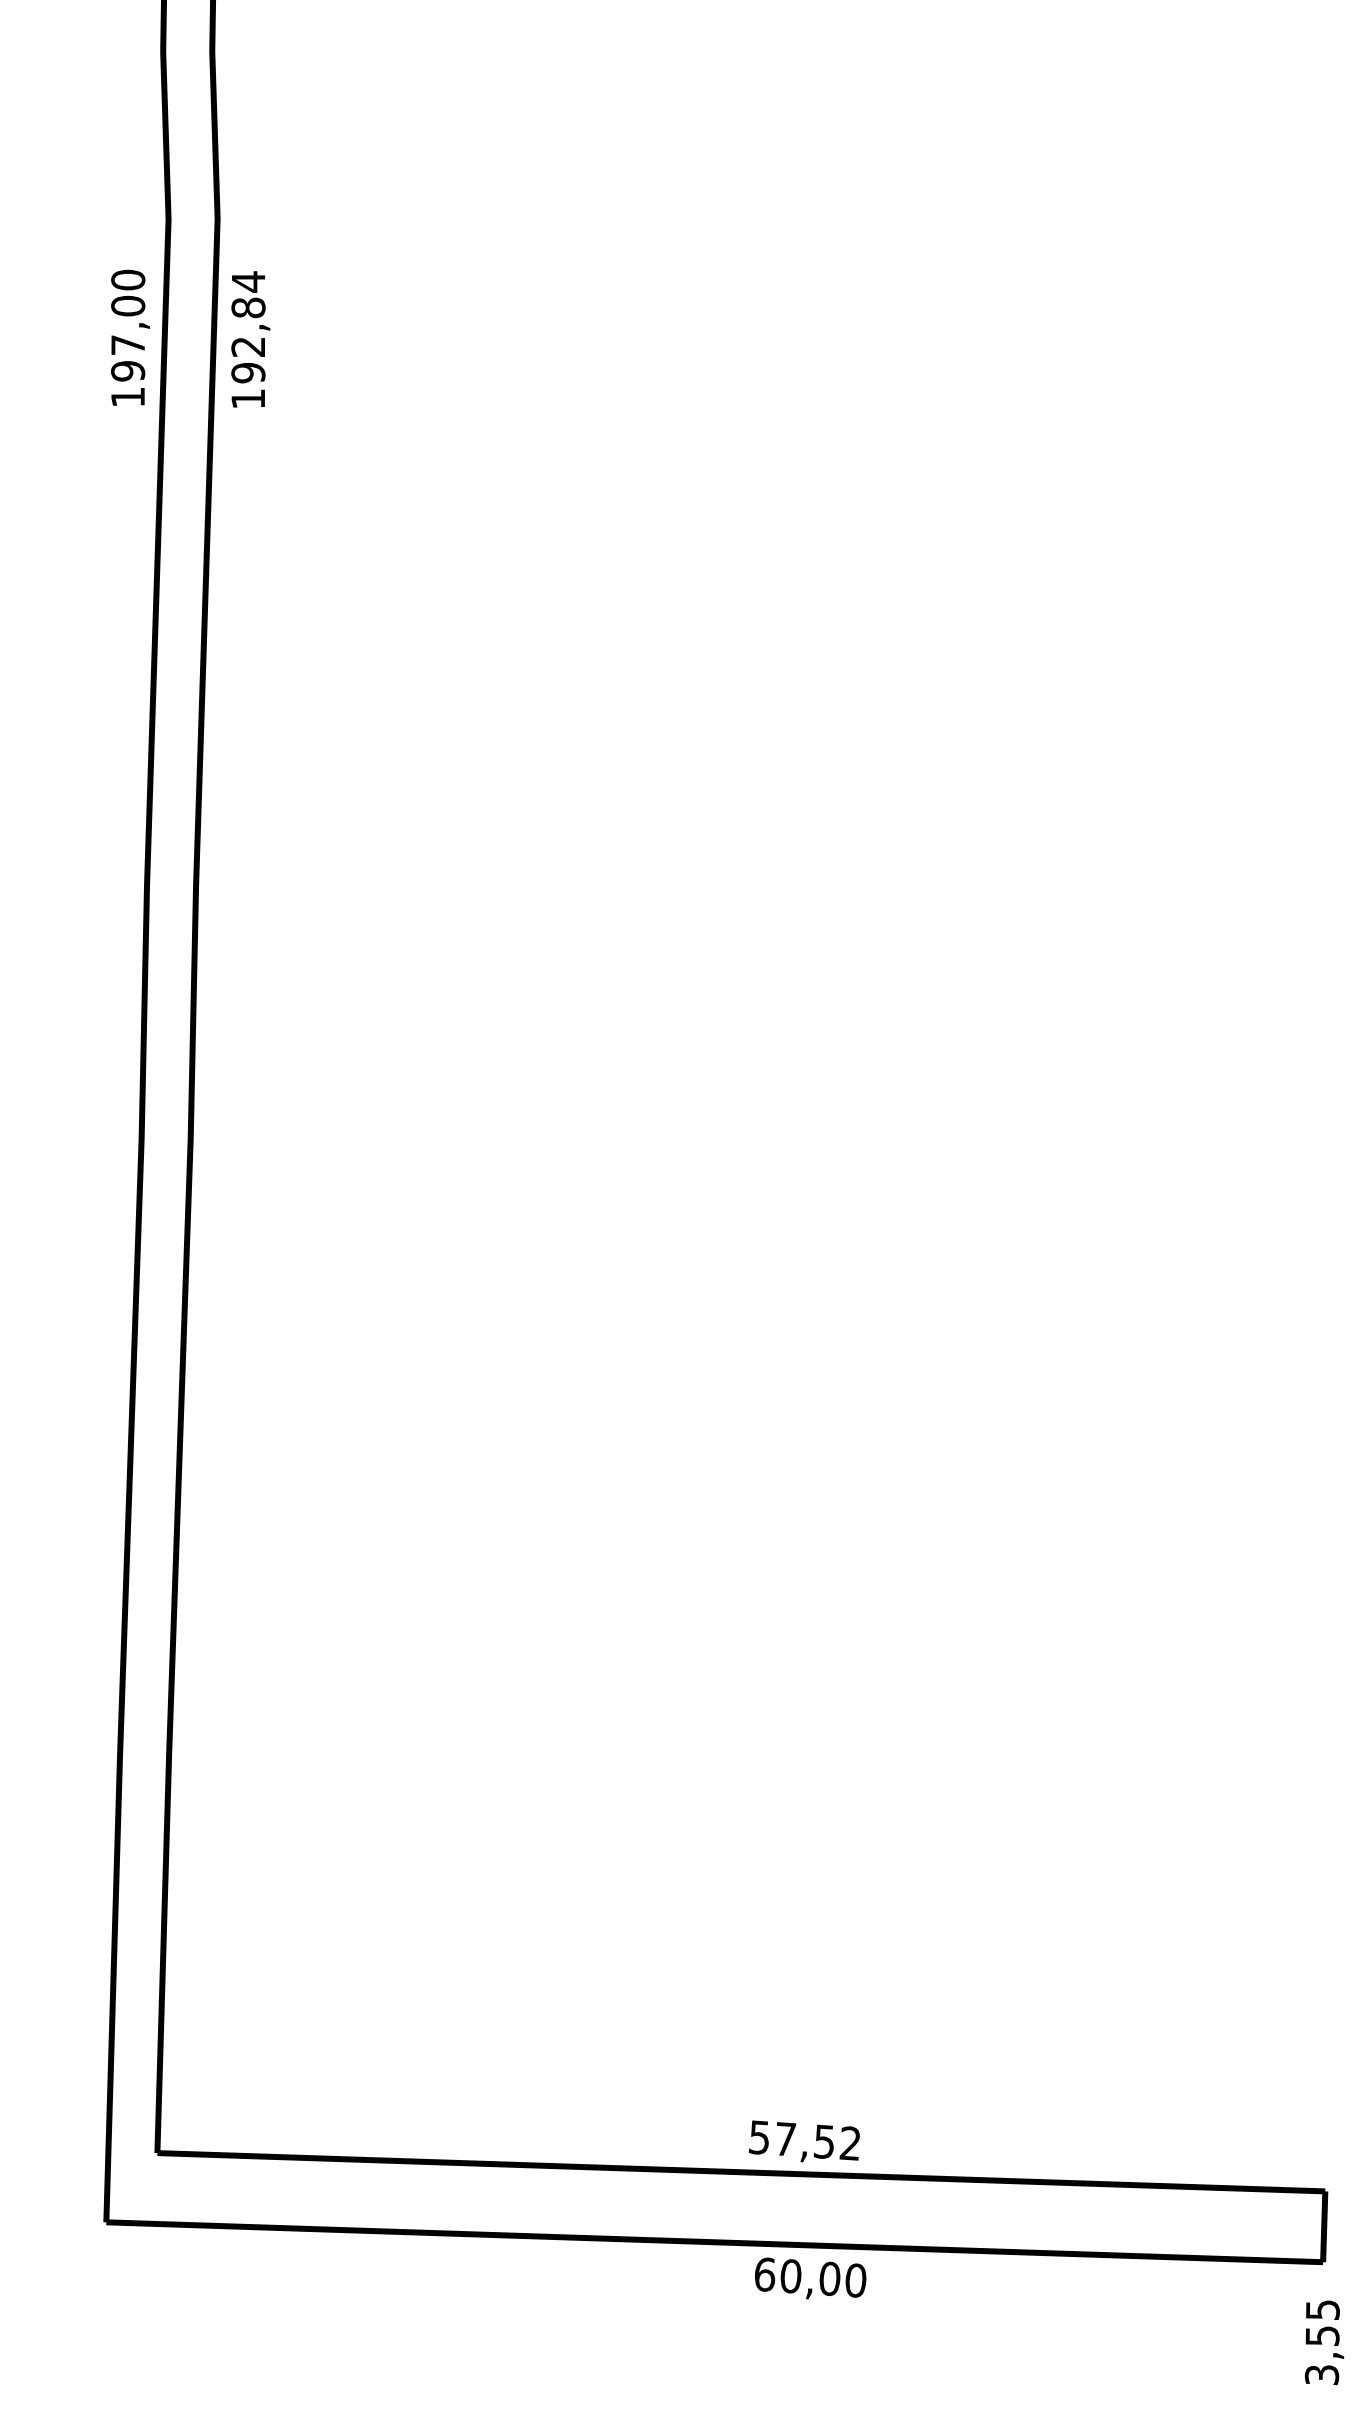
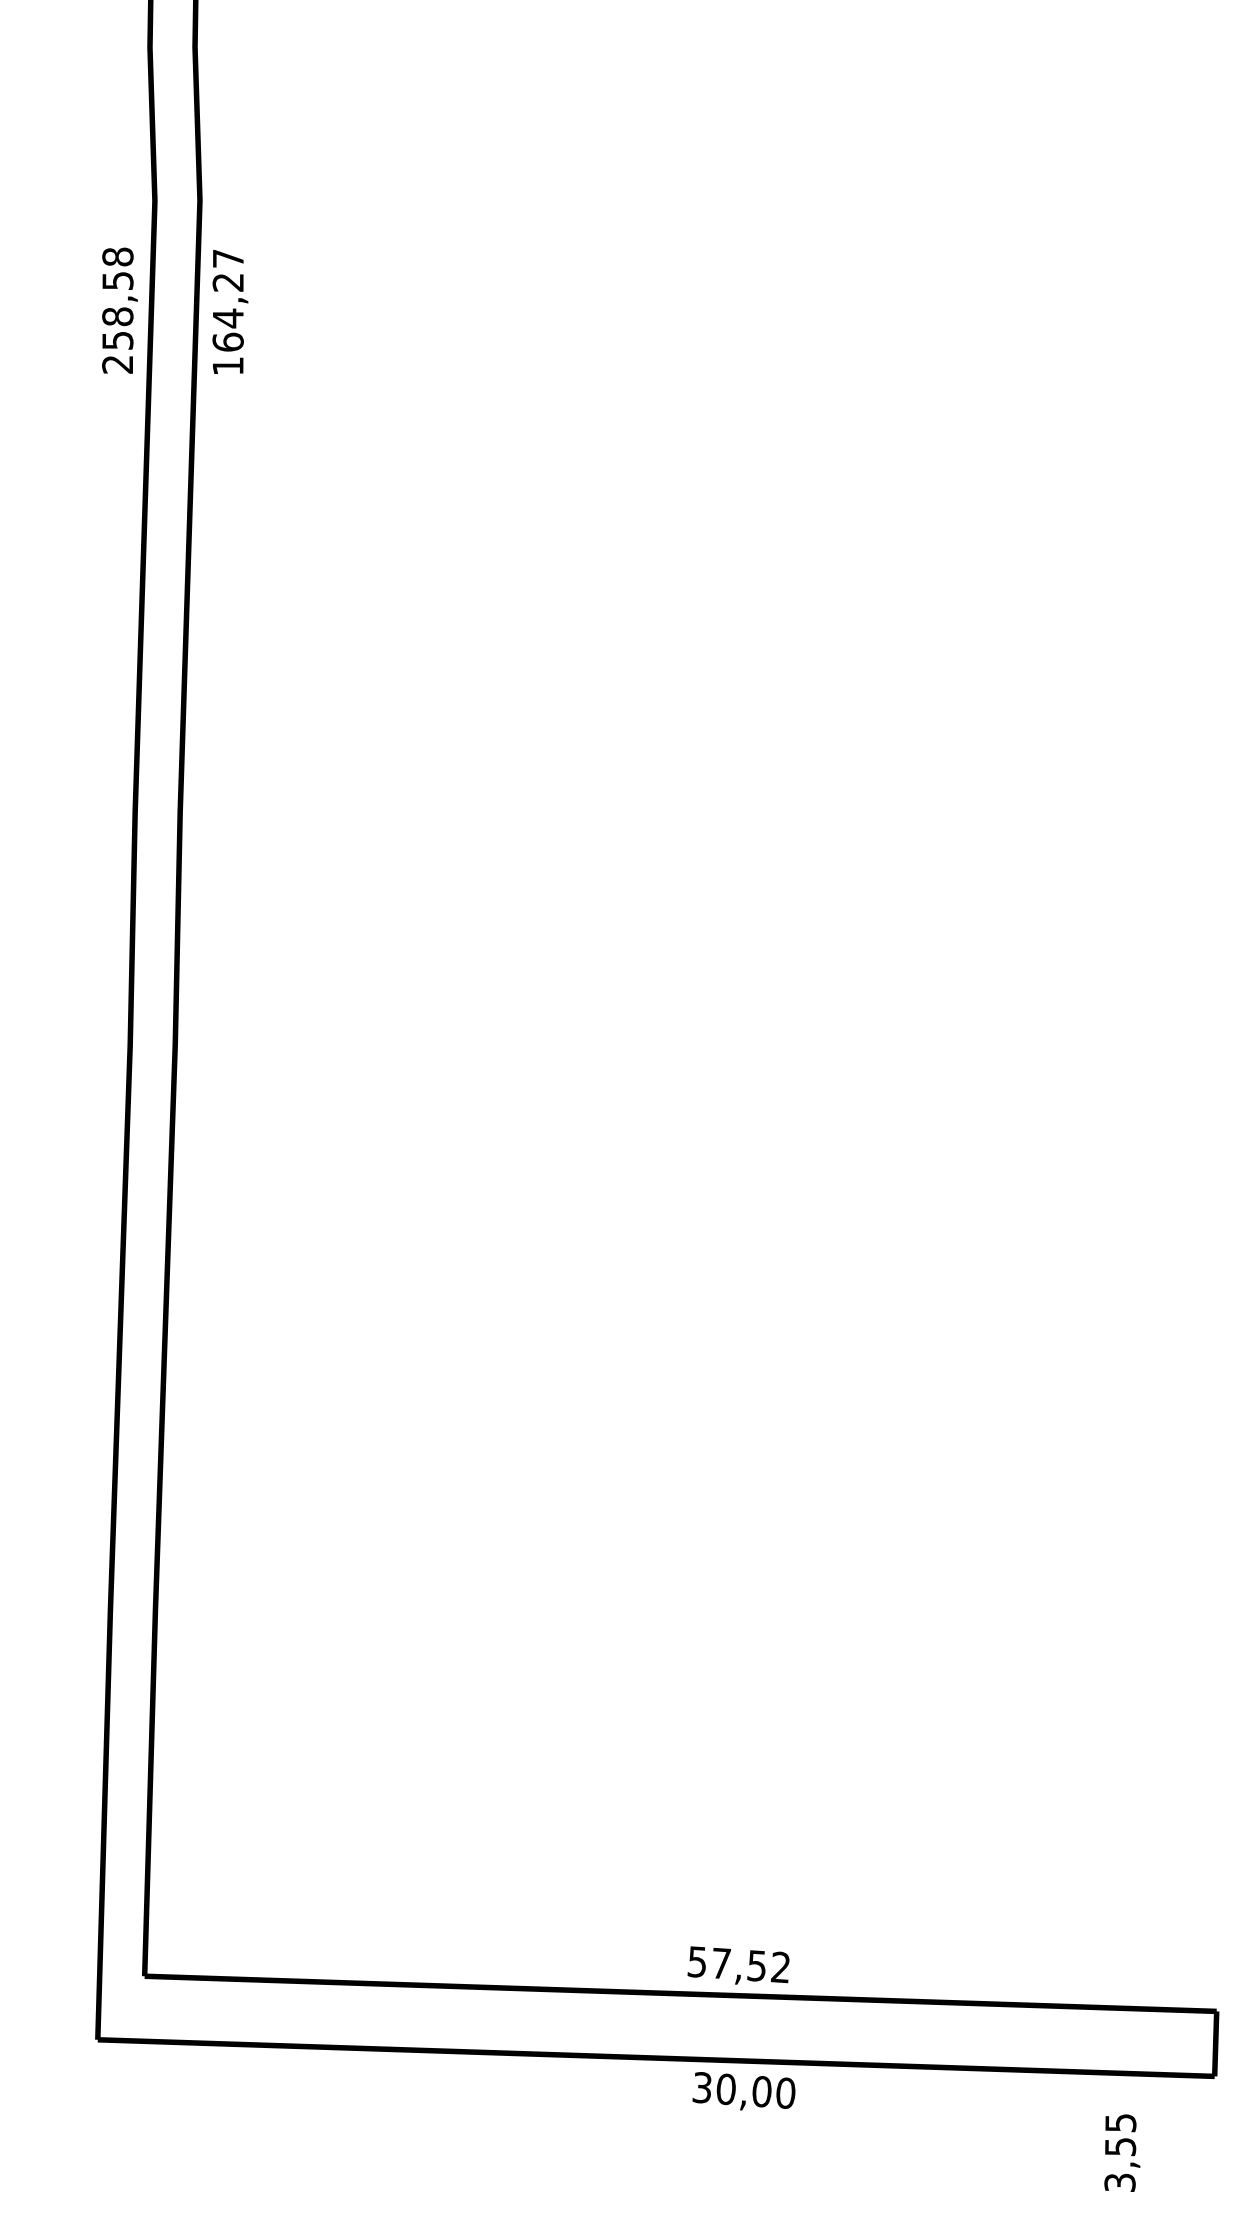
text: (248, 327) -> (228, 300), 192,84 -> 164,27
text: (128, 338) -> (118, 310), 197,00 -> 258,58
text: (764, 2274) -> (701, 2087), 60,00 -> 30,00
text: (1324, 2342) -> (1122, 2152), moved

